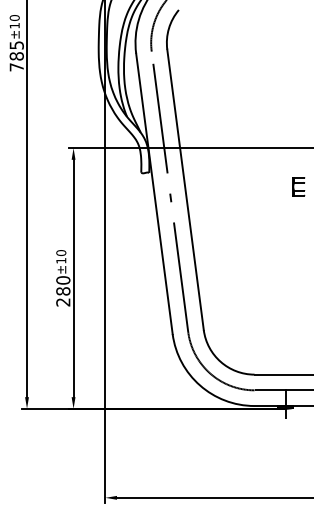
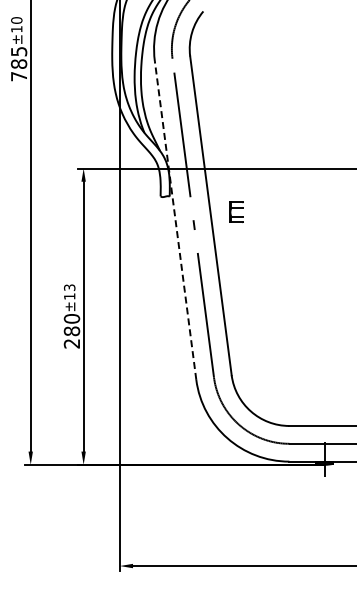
part: (298, 185) -> (236, 211), moved
line: (154, 193) -> (175, 220), solid -> dashed
text: (61, 252) -> (69, 287), ±10 -> ±13

